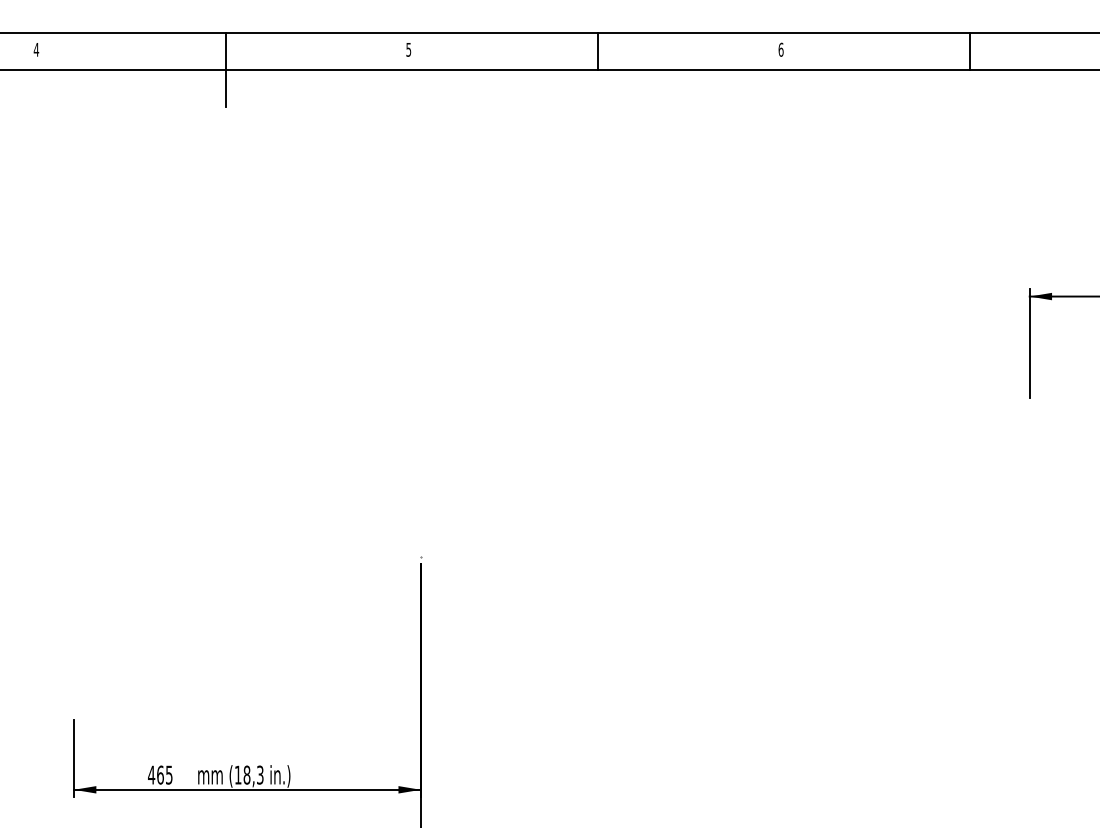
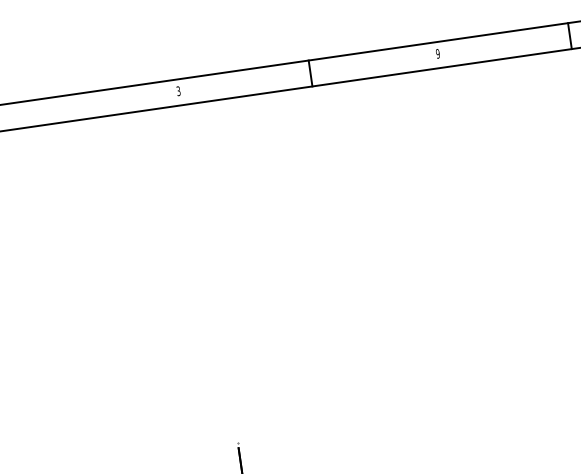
text: (408, 48) -> (178, 90), 5 -> 3
text: (780, 49) -> (437, 53), 6 -> 9
line: (225, 70) -> (53, 124), removed

